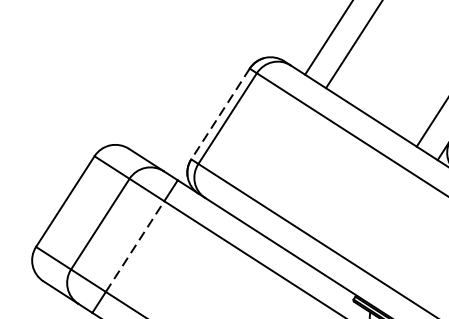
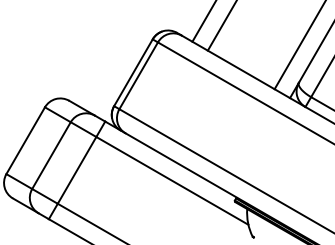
line: (220, 113) -> (133, 72), dashed -> solid
line: (135, 246) -> (77, 170), dashed -> solid

